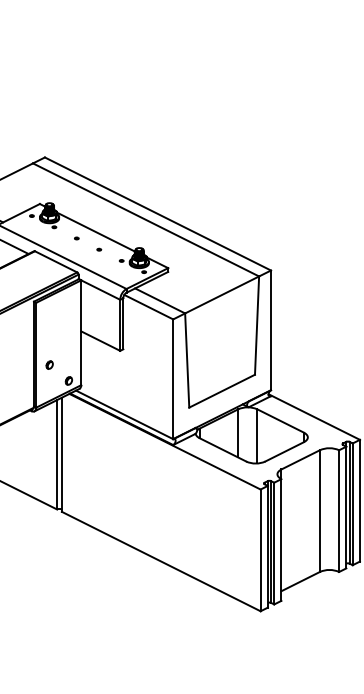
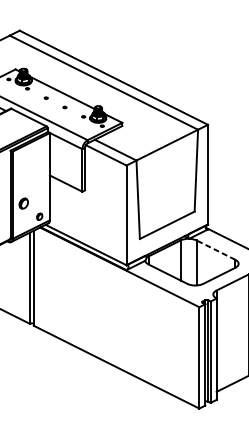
part: (49, 364) -> (23, 203), size x1.6
line: (280, 421) -> (215, 250), solid -> dashed

